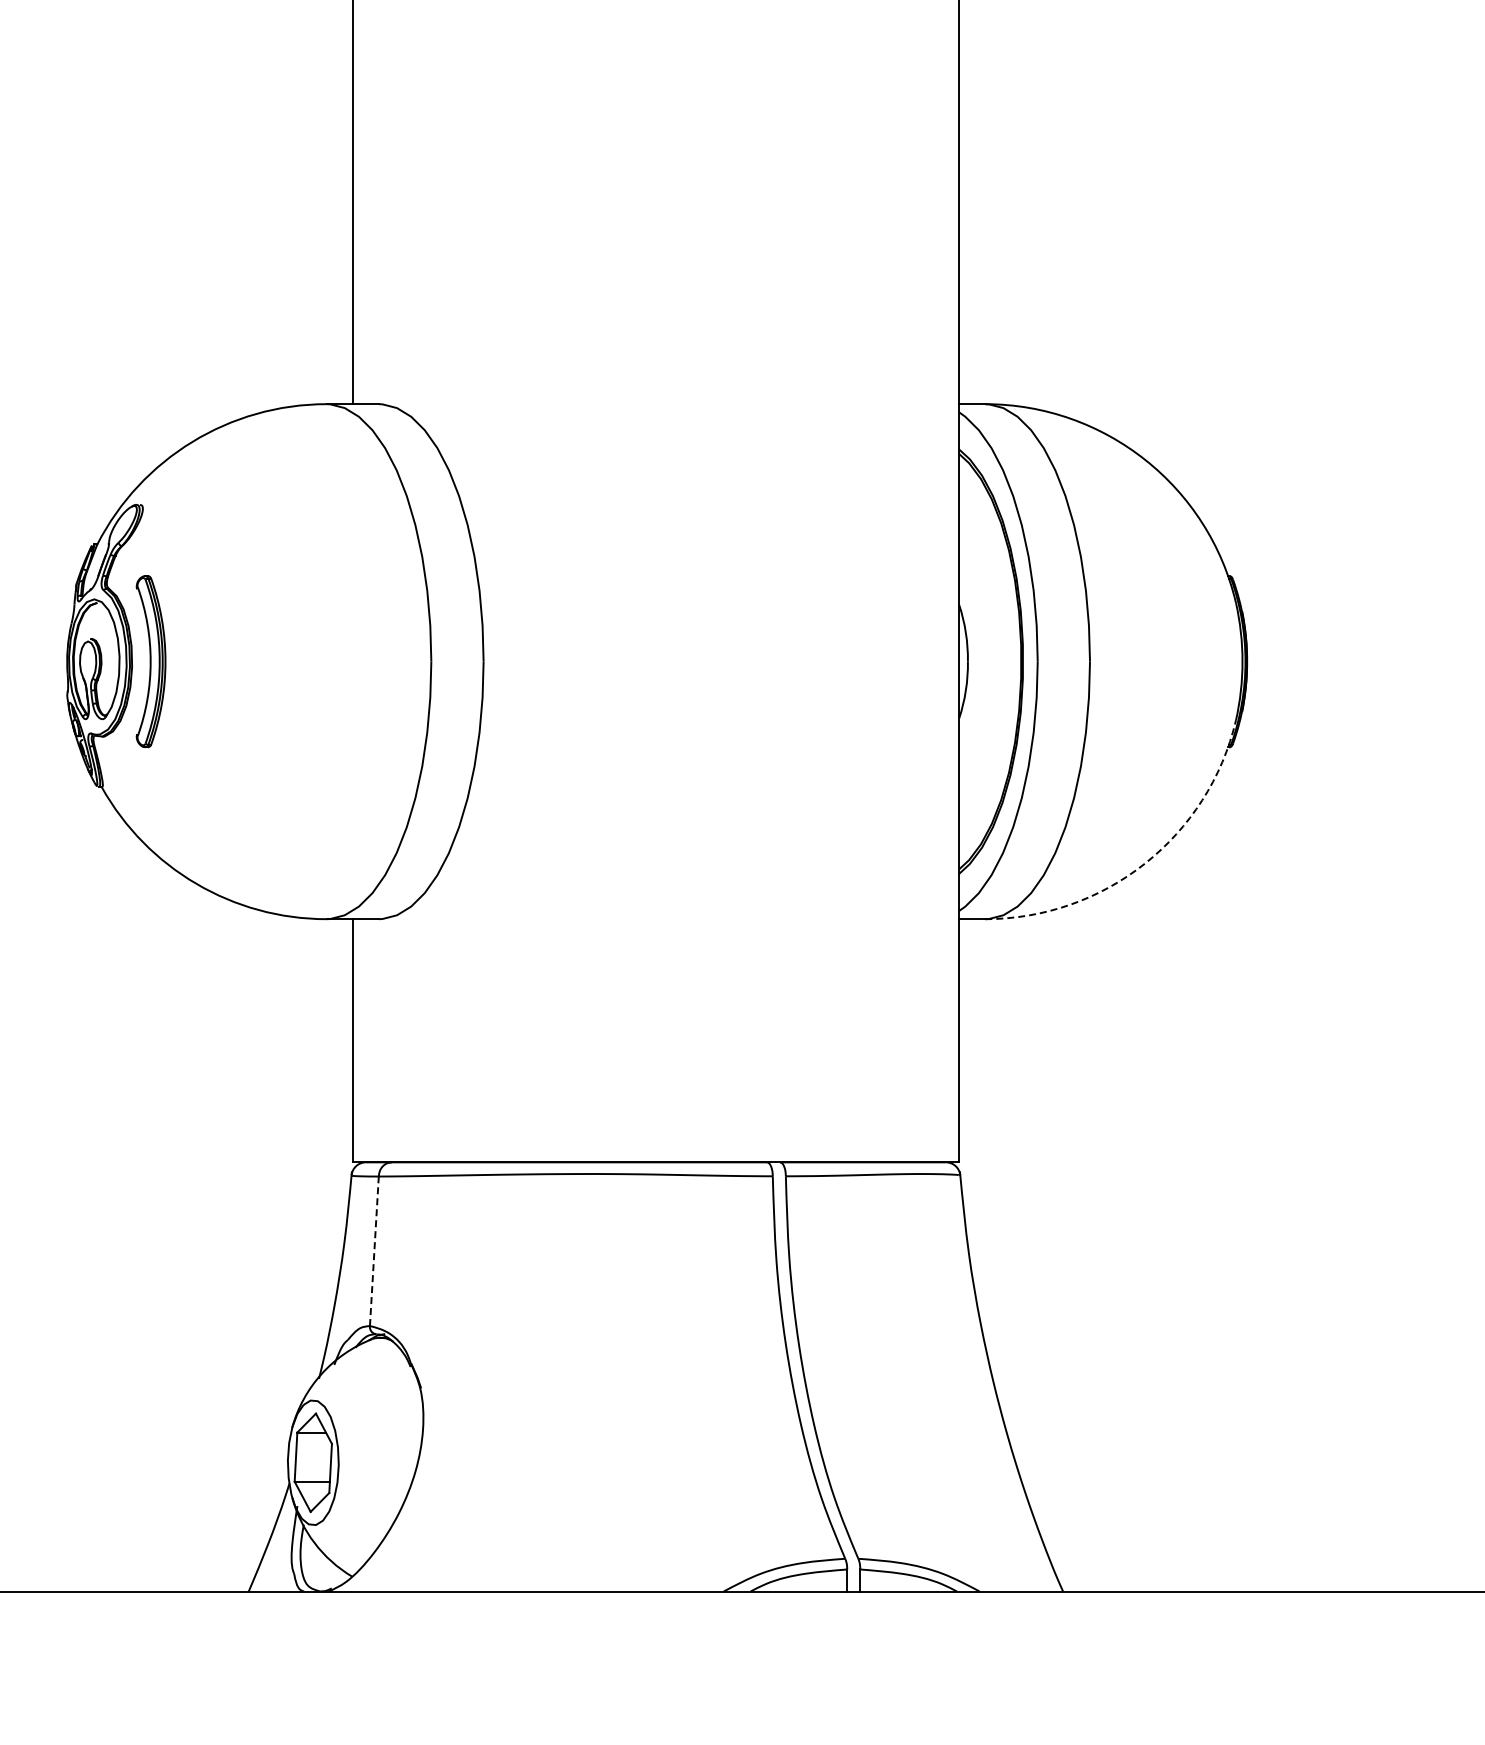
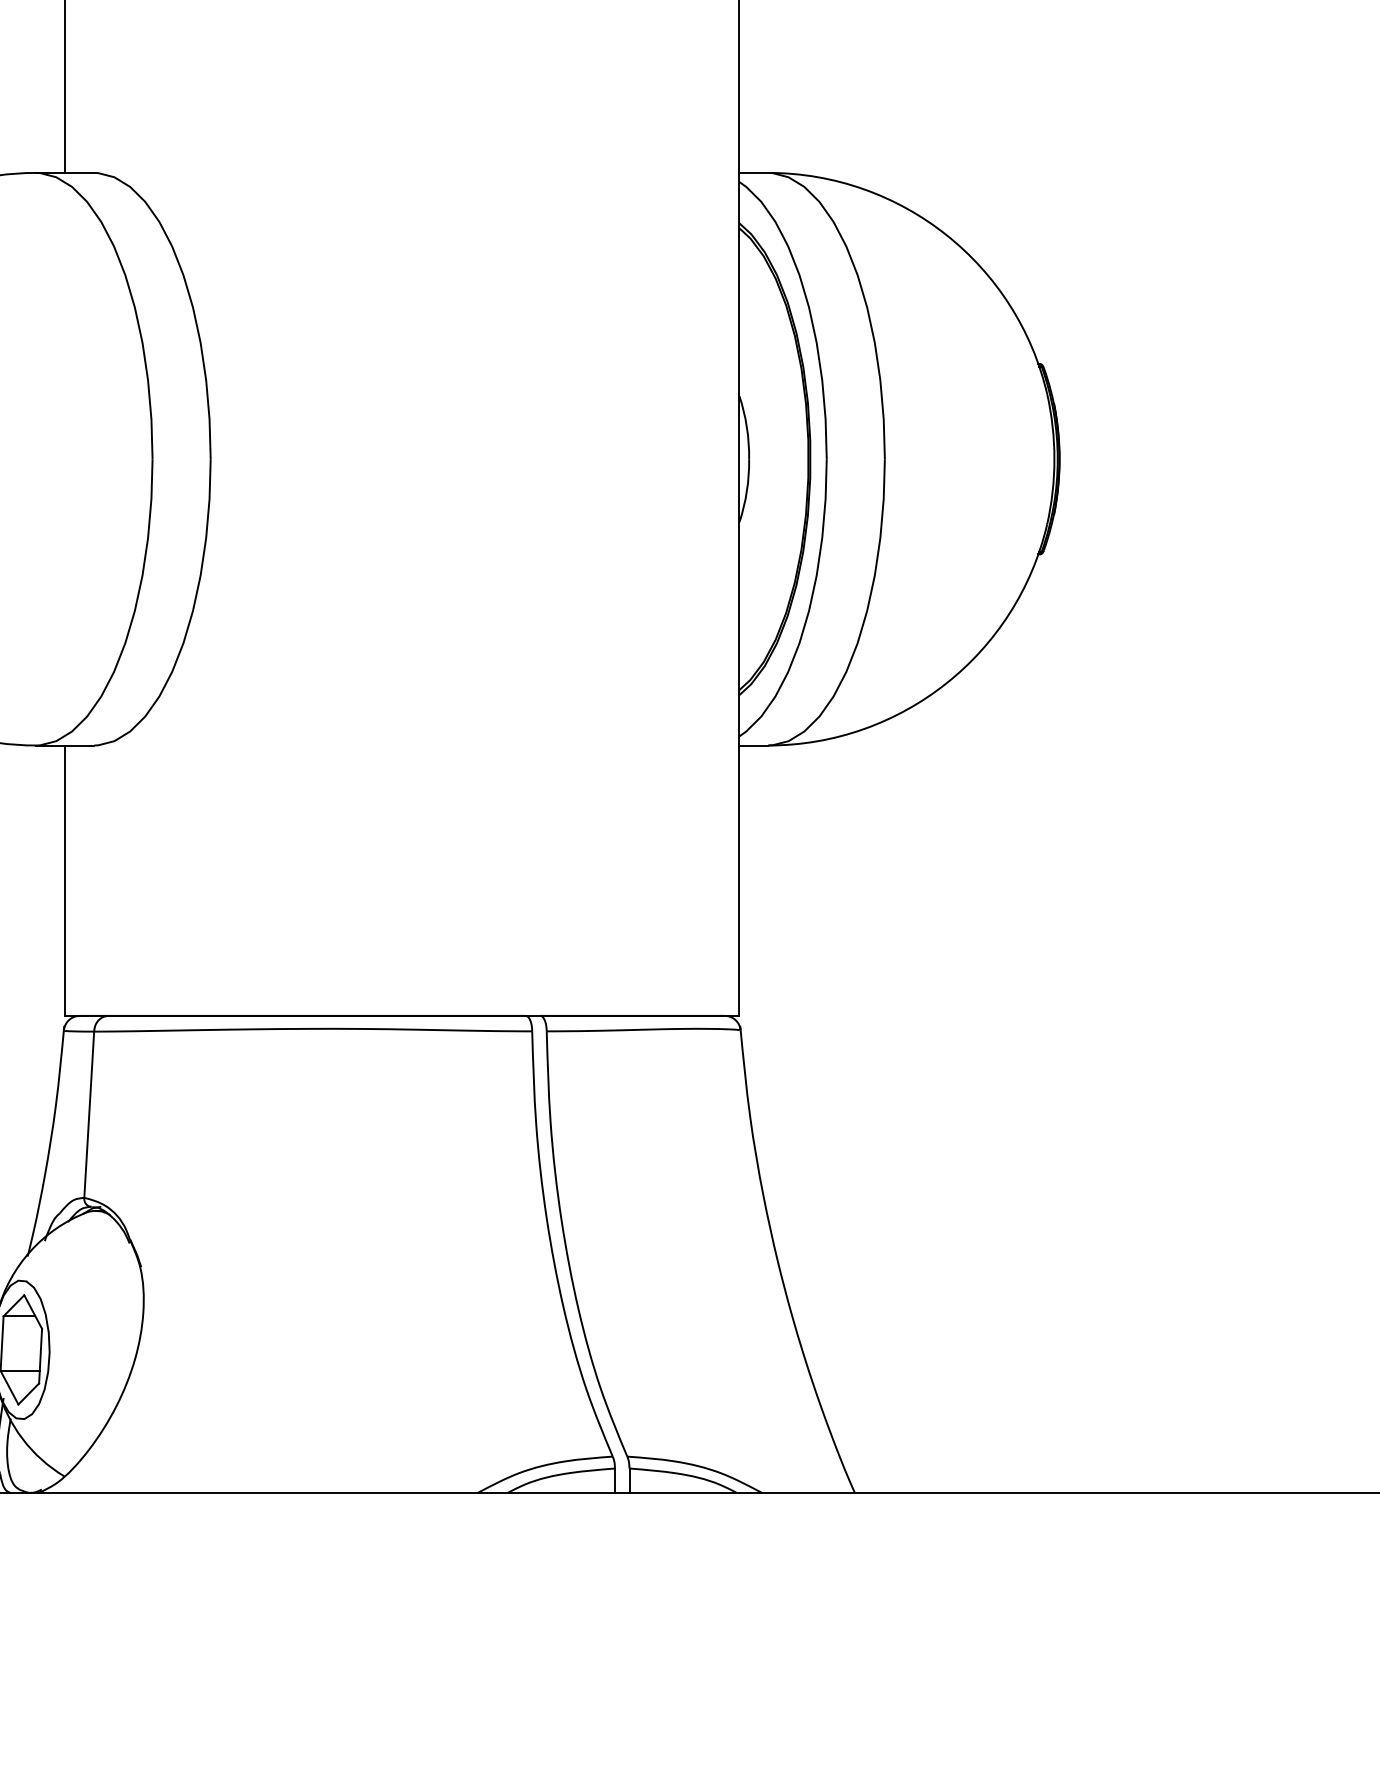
arc: (1145, 863) -> (946, 683), dashed -> solid
line: (374, 1251) -> (89, 1114), dashed -> solid

